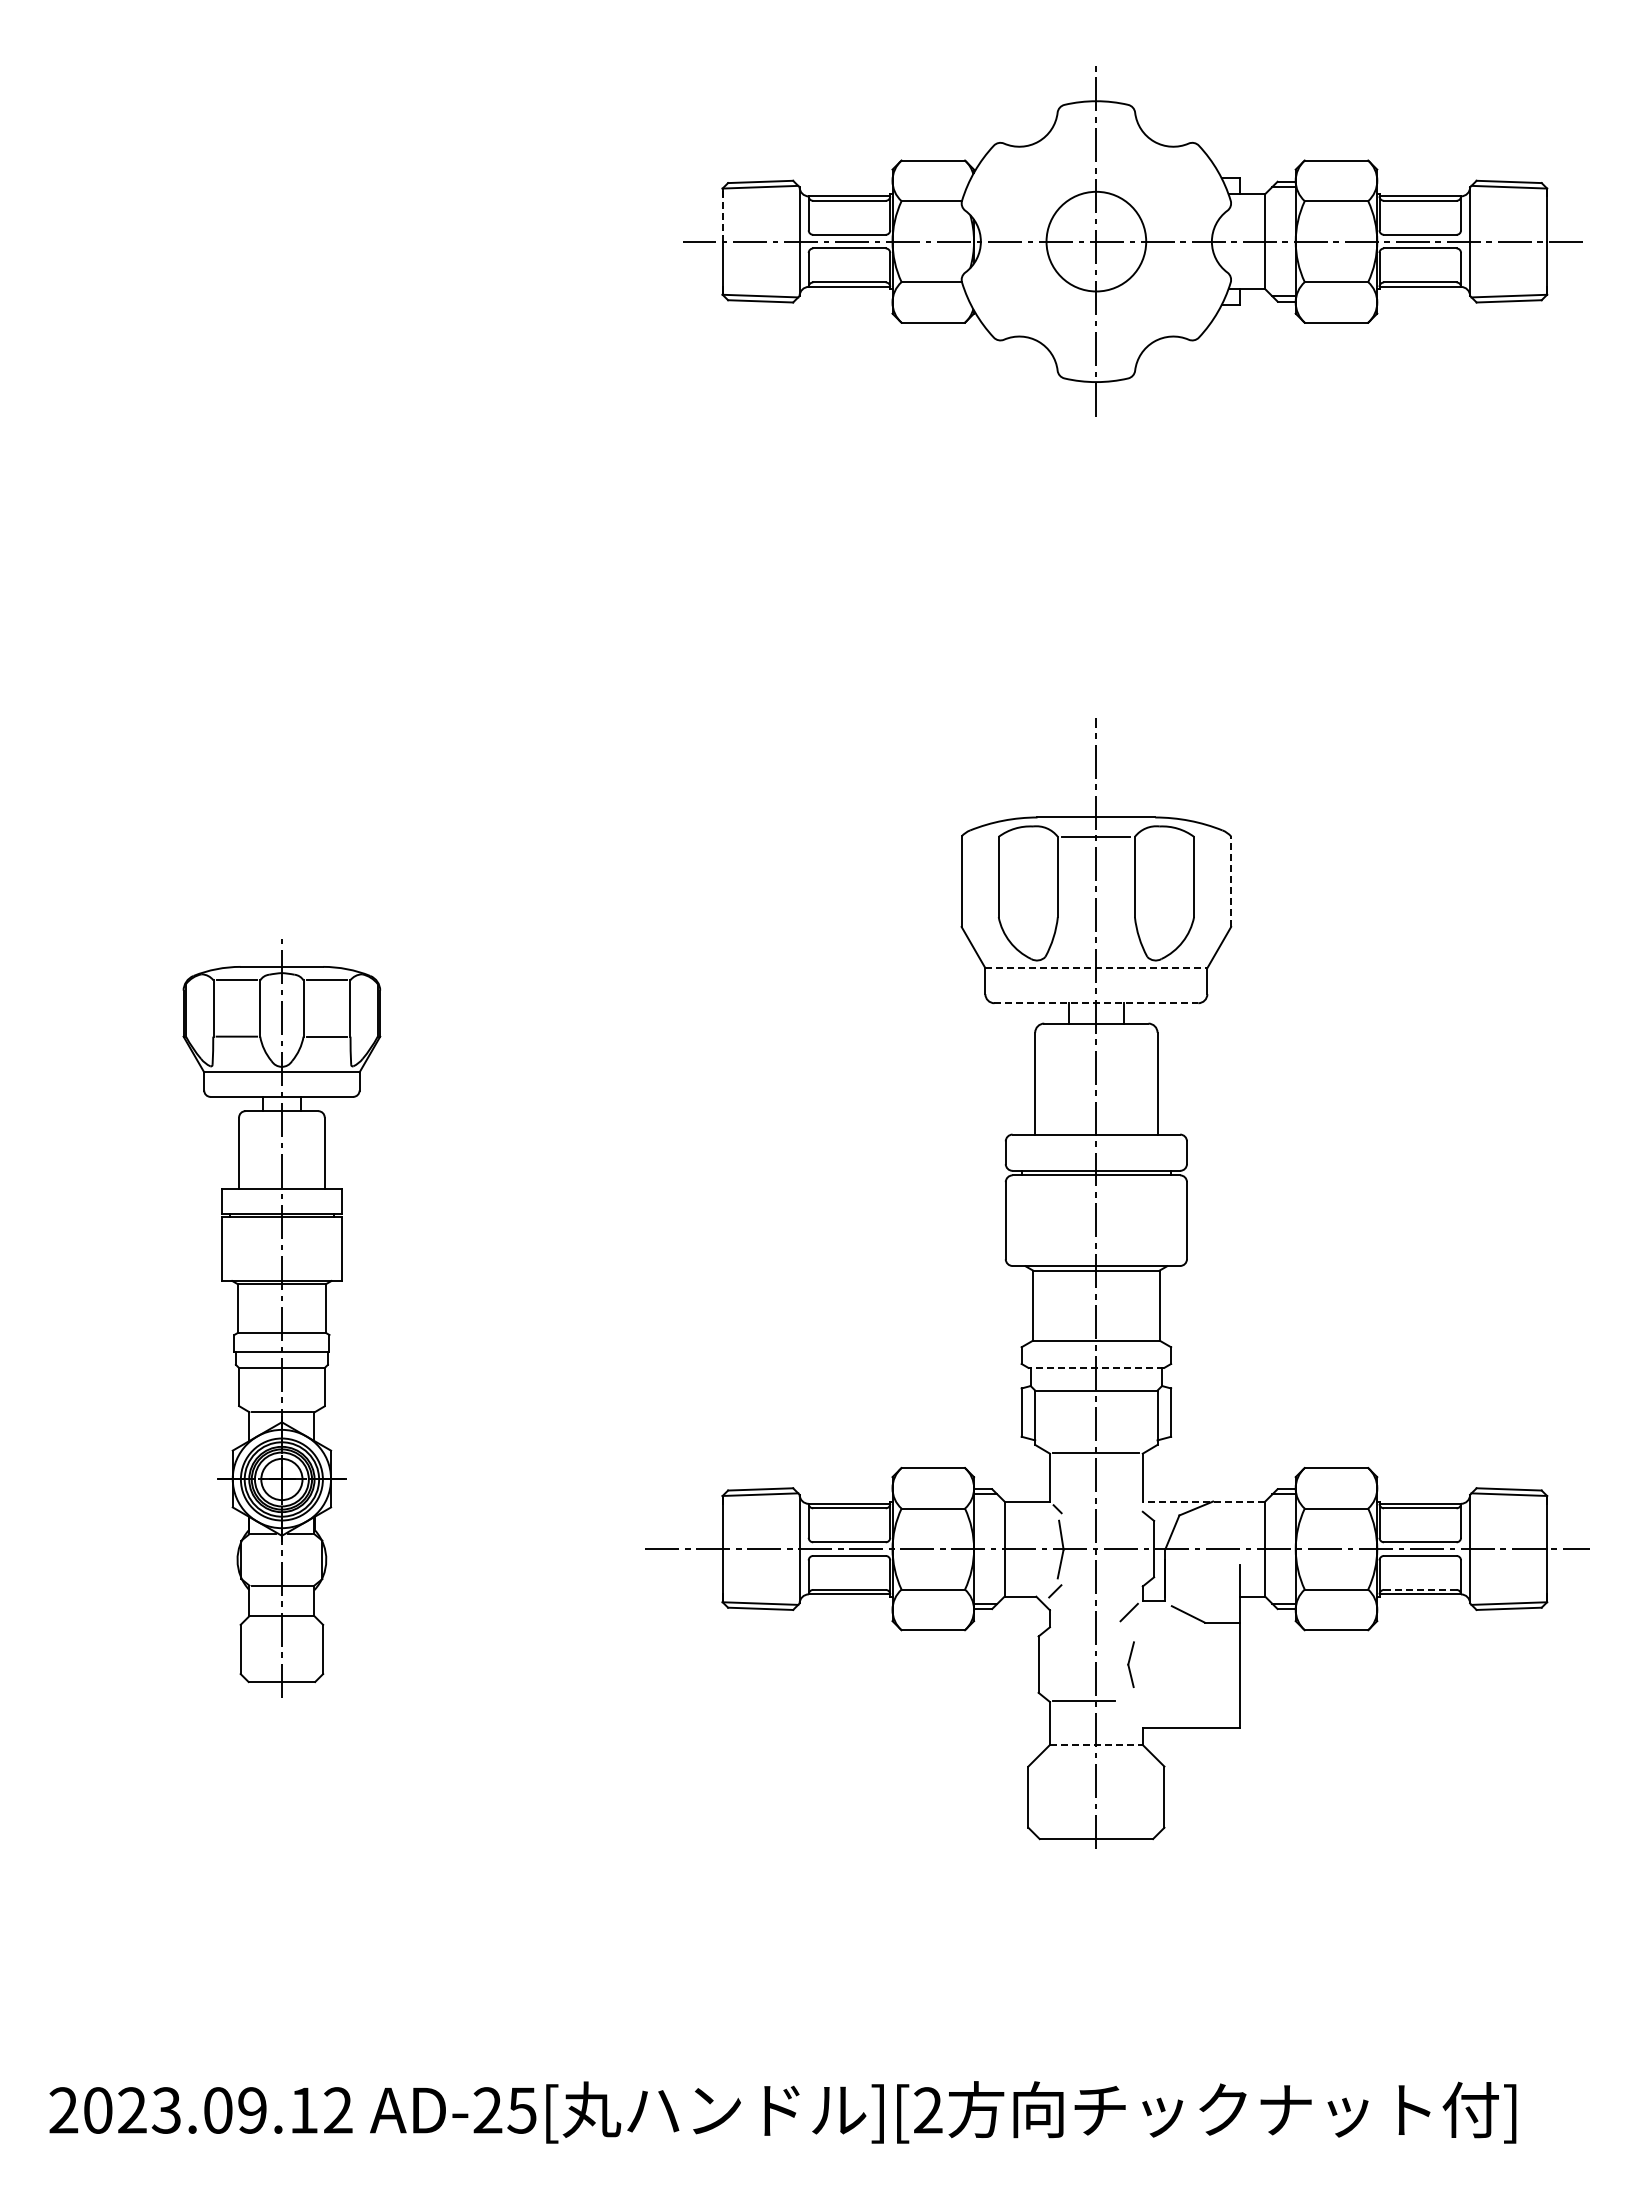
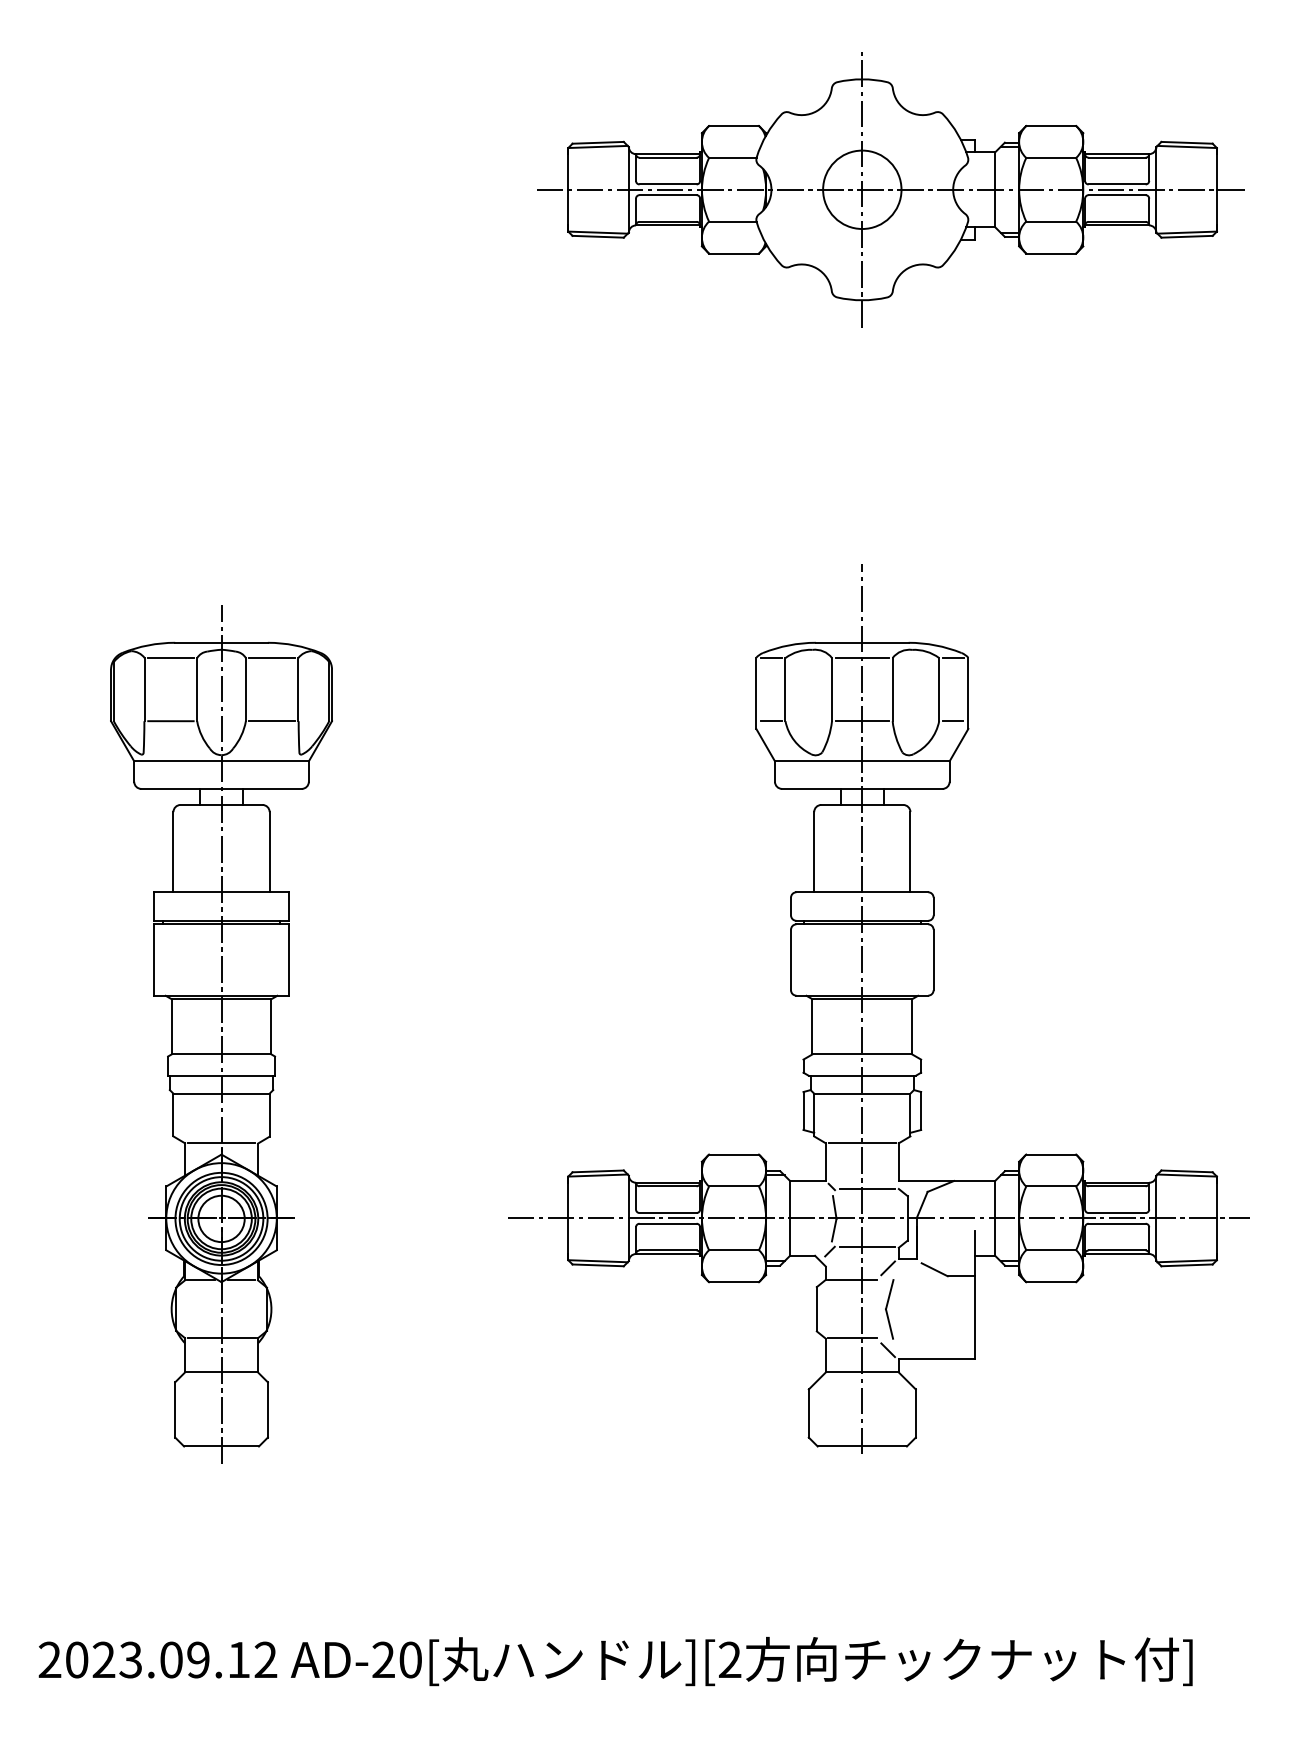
line: (722, 215) -> (568, 169), dashed -> solid
line: (980, 836) -> (771, 657), added
line: (1211, 836) -> (952, 657), added
line: (1231, 881) -> (968, 693), dashed -> solid
line: (981, 917) -> (771, 721), added
line: (1096, 917) -> (862, 721), added
line: (1211, 917) -> (952, 721), added
line: (1096, 968) -> (862, 761), dashed -> solid
line: (1096, 1003) -> (862, 789), dashed -> solid
part: (281, 1315) -> (221, 1034), size x1.43
line: (1096, 1367) -> (862, 1075), dashed -> solid
line: (1203, 1501) -> (946, 1180), dashed -> solid
line: (1102, 1512) -> (867, 1189), added
line: (1103, 1585) -> (867, 1247), added
line: (1419, 1589) -> (1116, 1250), dashed -> solid
line: (1083, 1627) -> (852, 1280), added
part: (1130, 1664) -> (889, 1309), size x1.67
line: (1128, 1716) -> (887, 1350), added
line: (1096, 1745) -> (862, 1372), dashed -> solid
text: (521, 2110) -> (410, 1660), AD-25[ -> AD-20[

